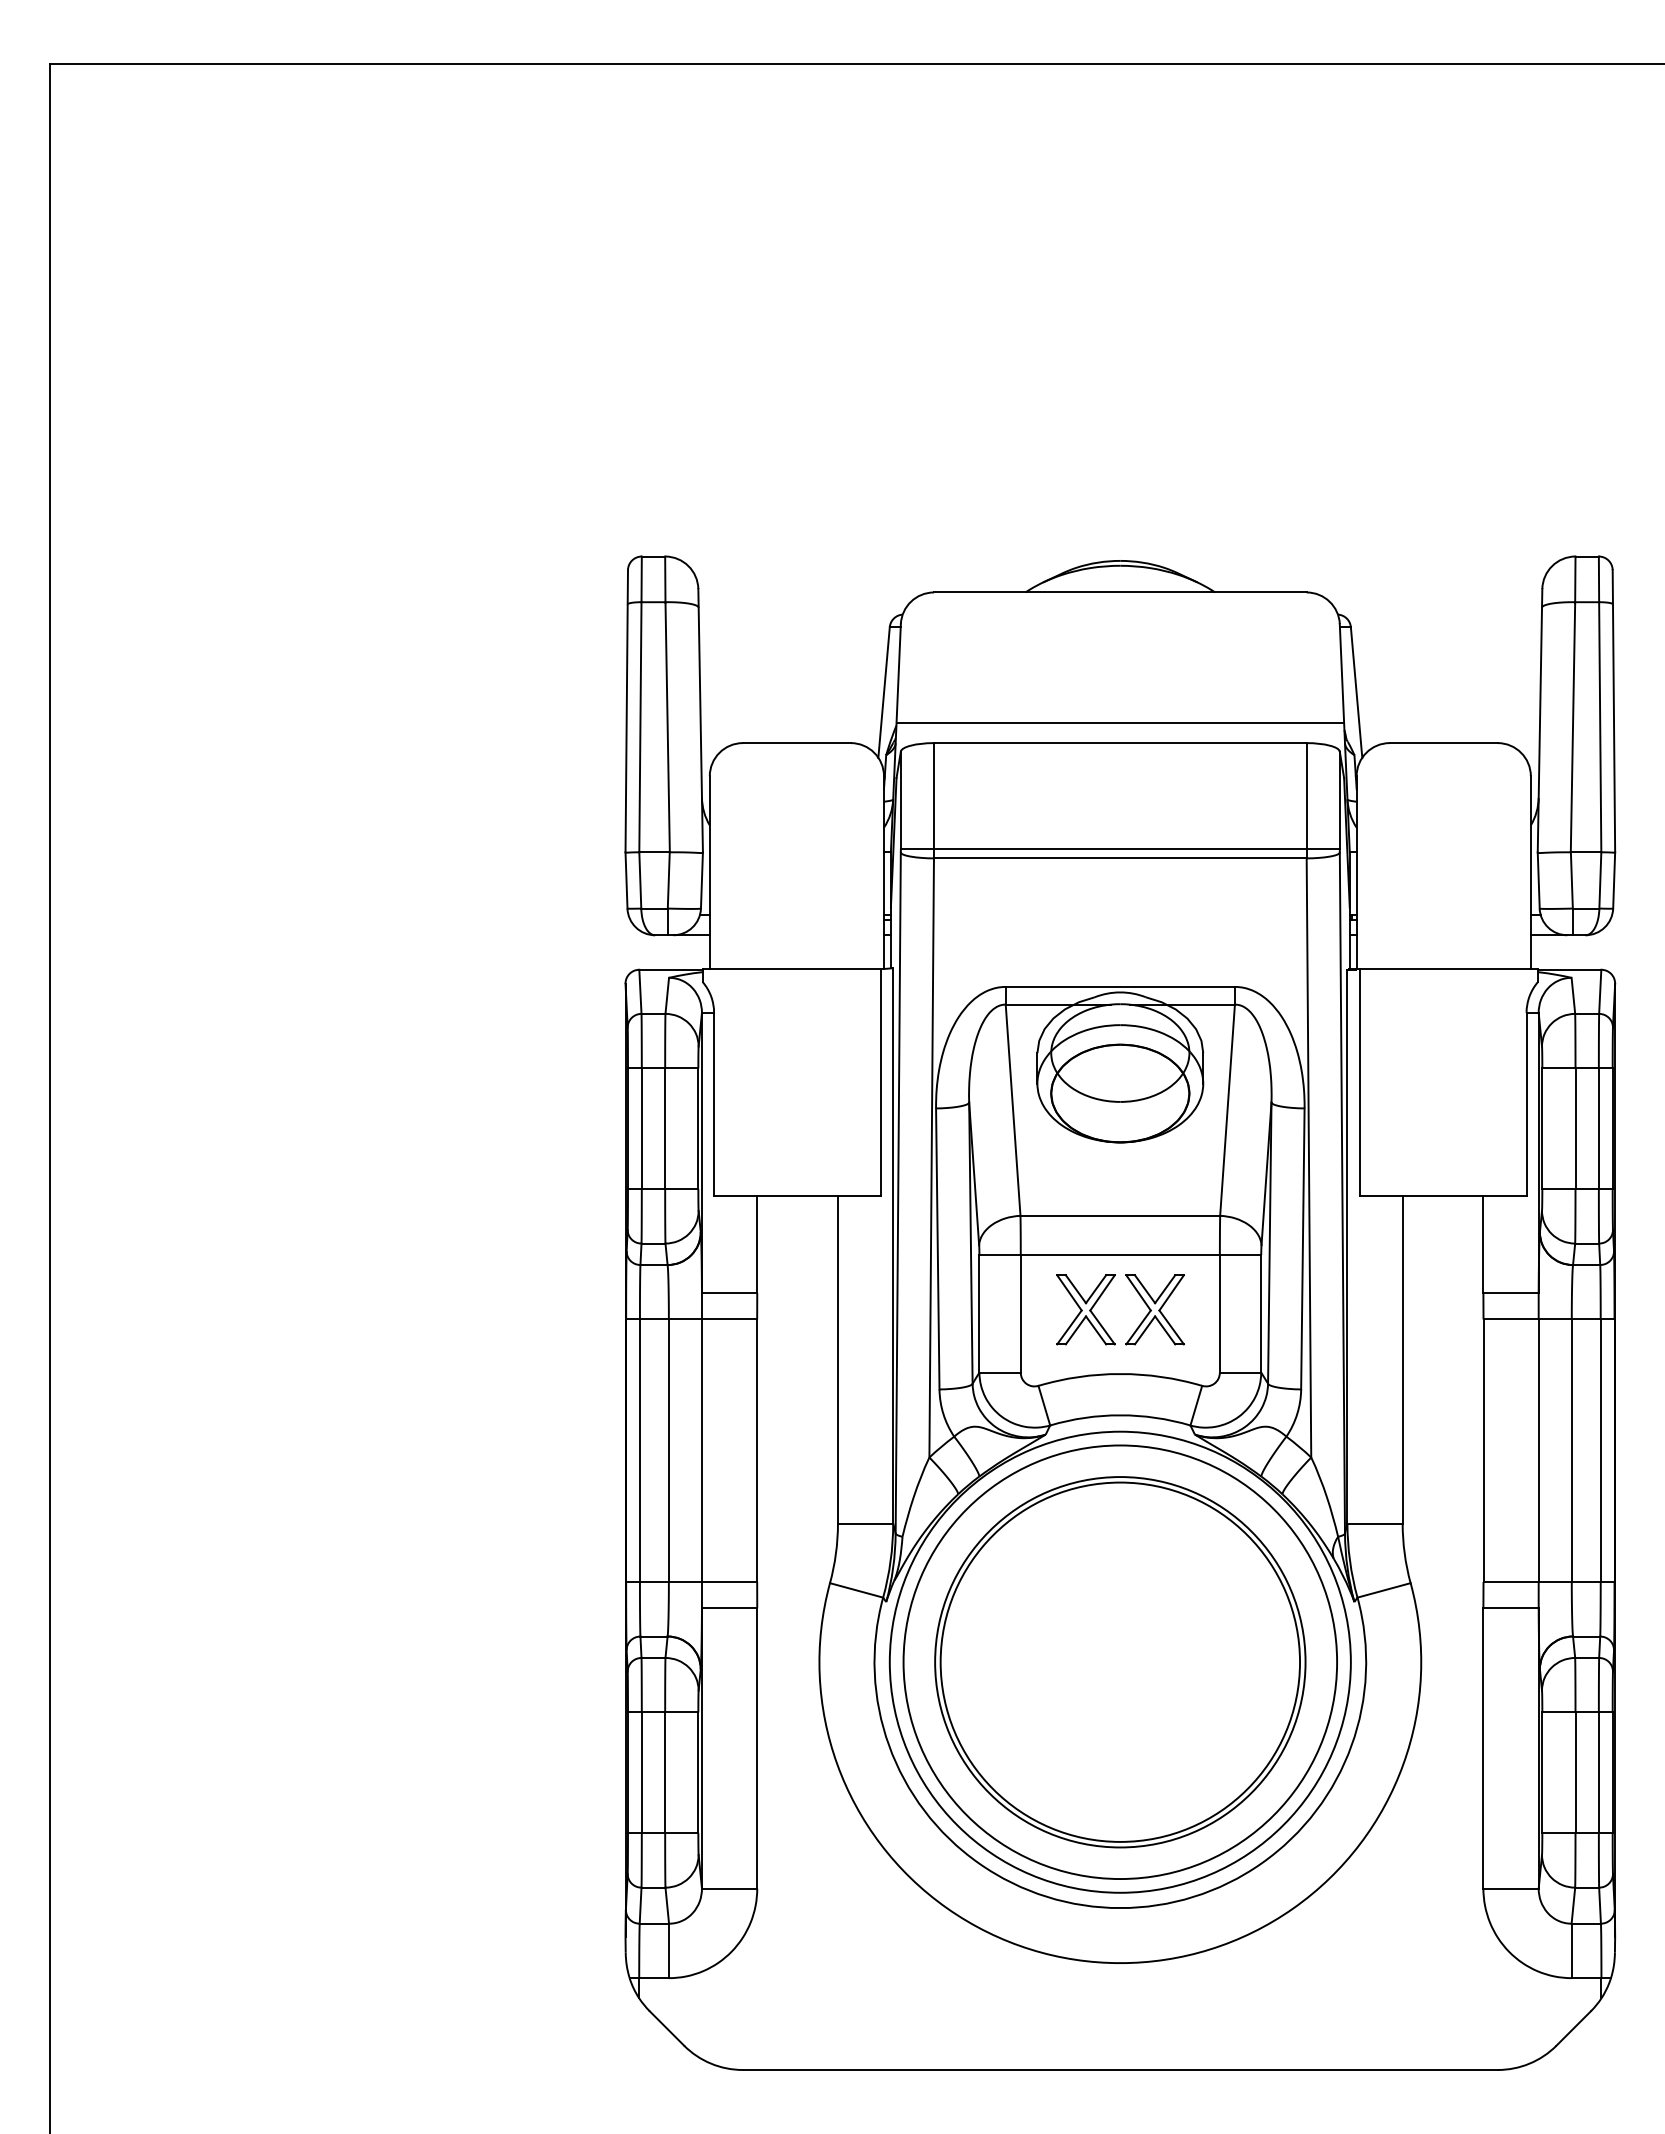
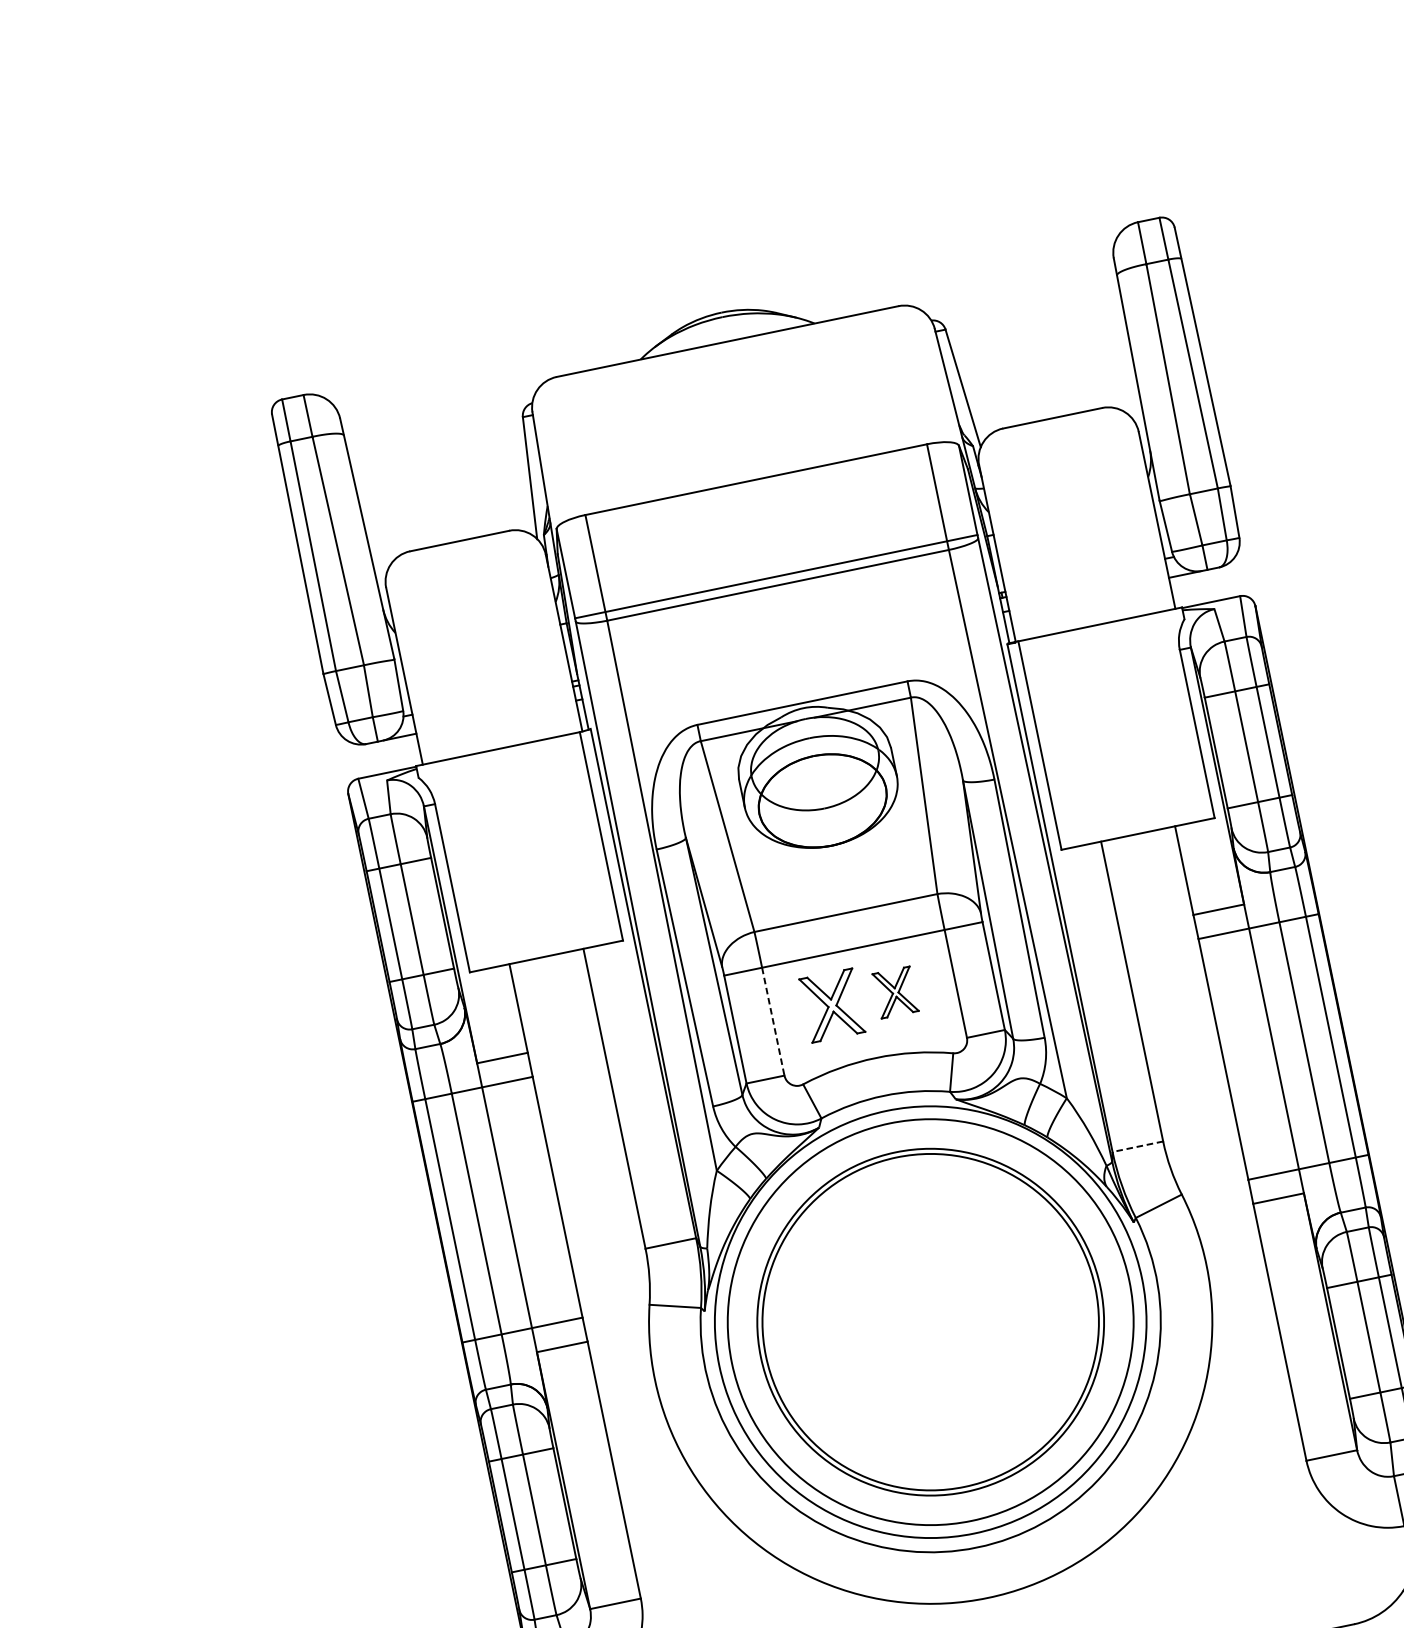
line: (1120, 722) -> (752, 460), removed
part: (1154, 1309) -> (895, 992), size x0.7
line: (1020, 1313) -> (772, 1021), solid -> dashed
line: (1375, 1523) -> (1138, 1146), solid -> dashed

